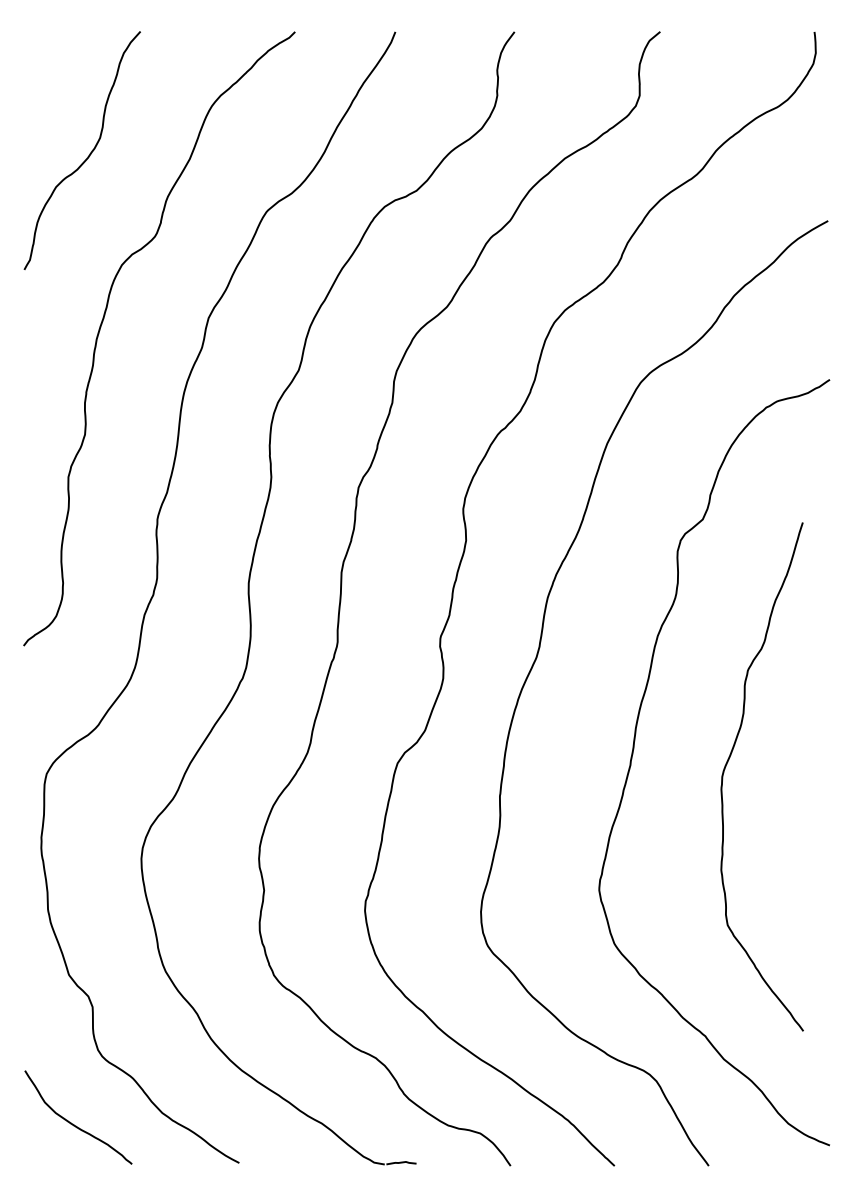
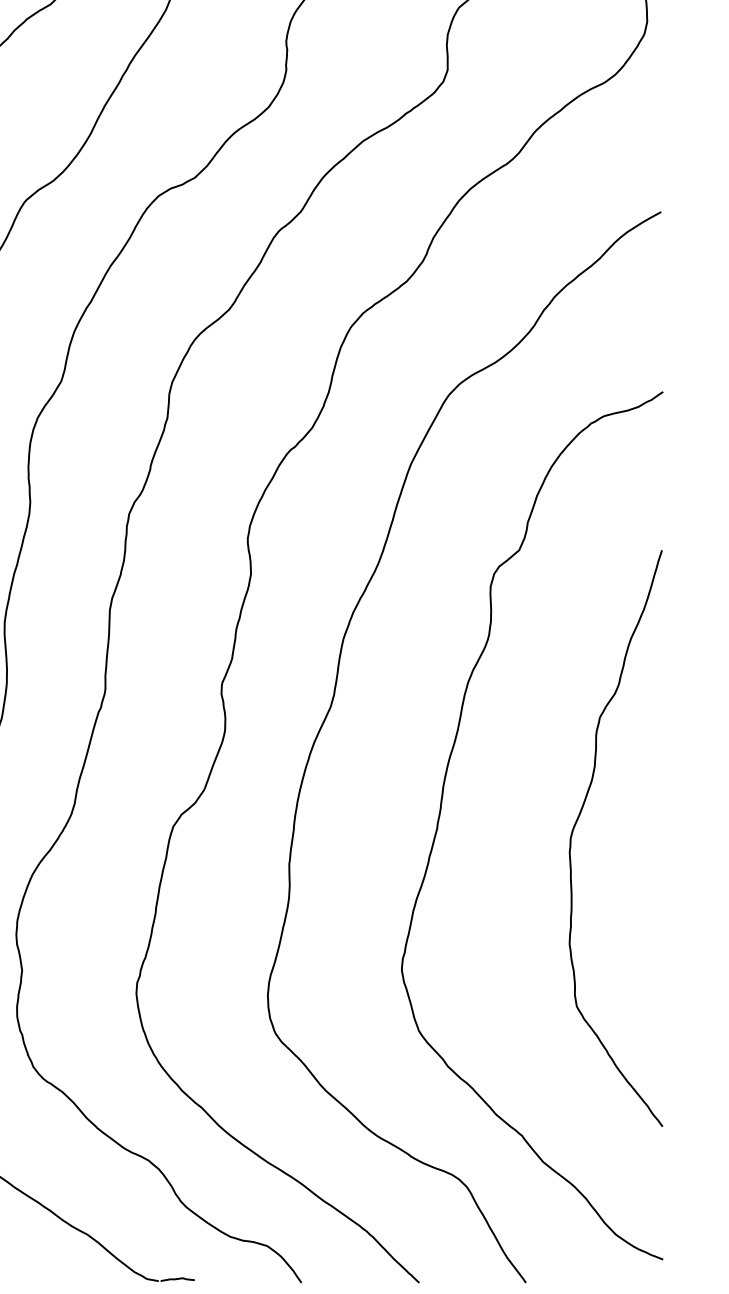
curve: (728, 762) -> (577, 822), moved

